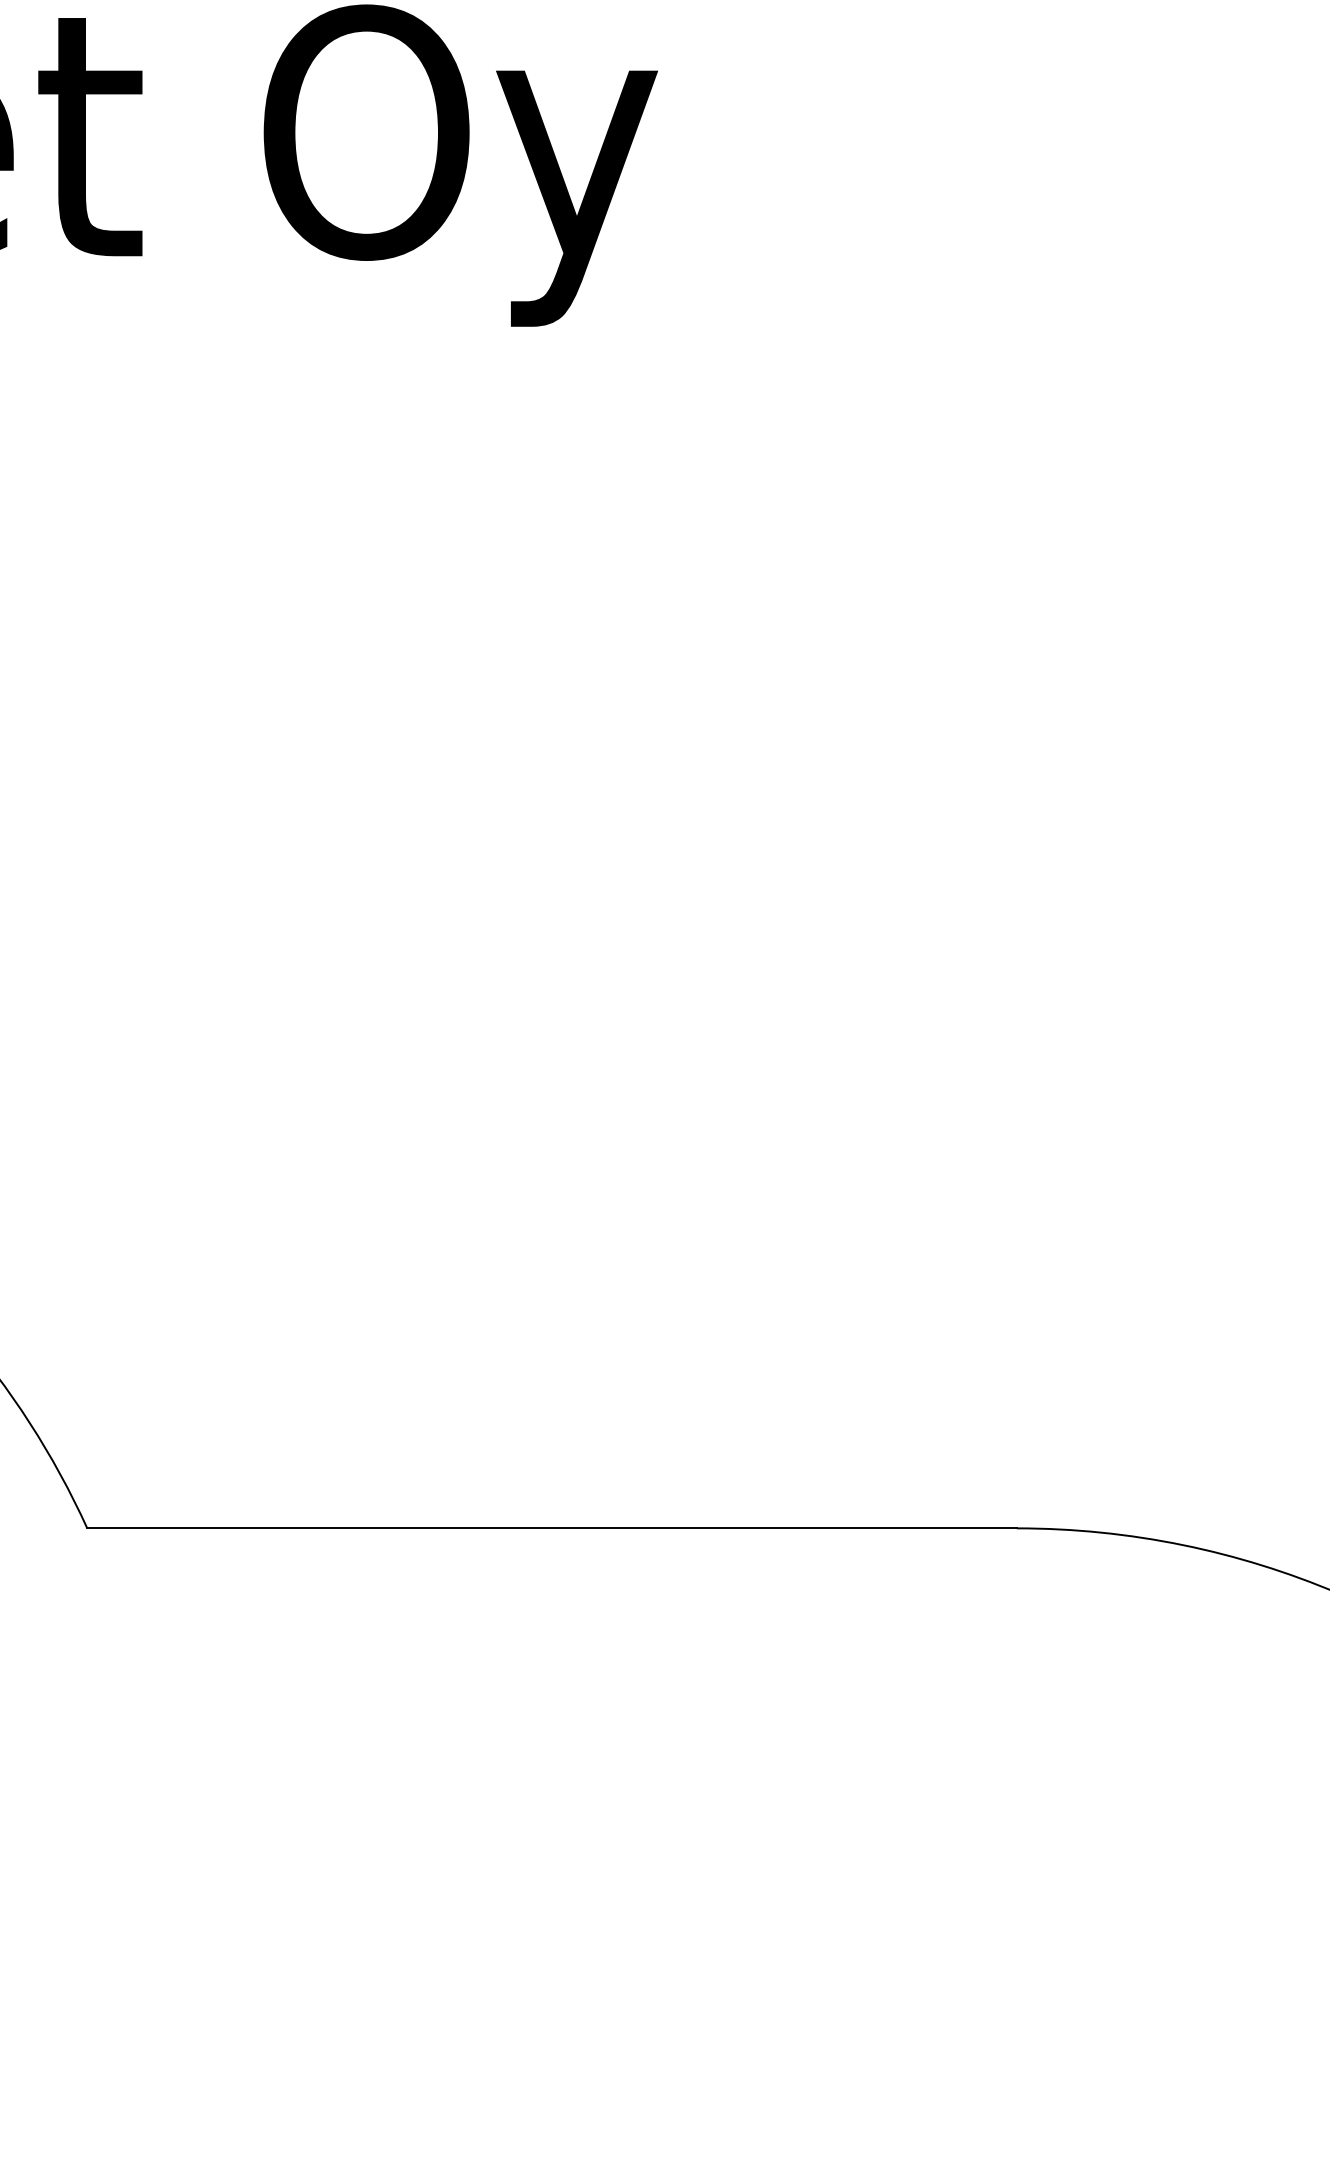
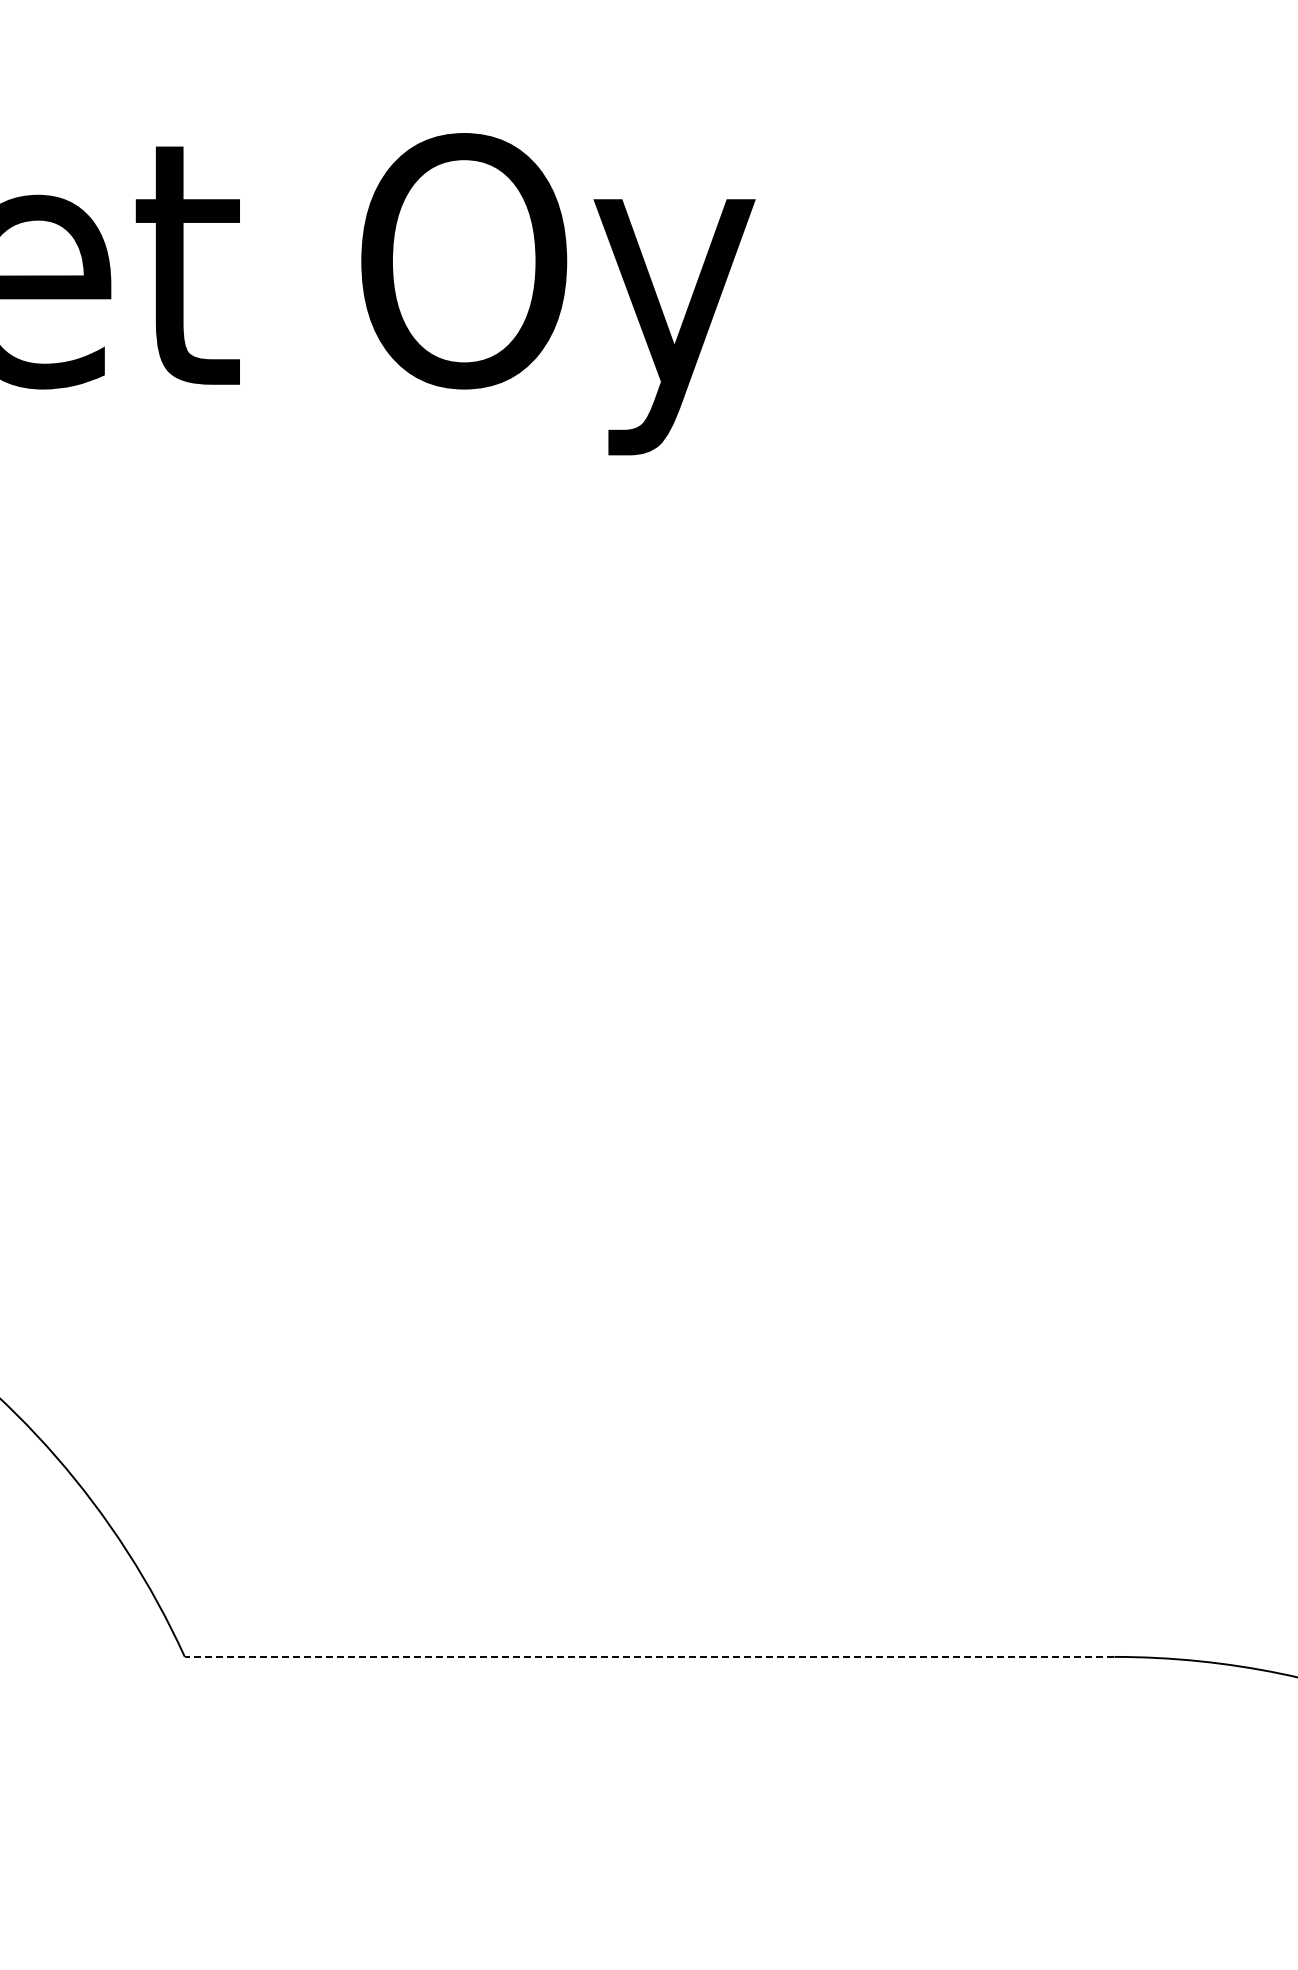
line: (552, 1528) -> (650, 1657), solid -> dashed

